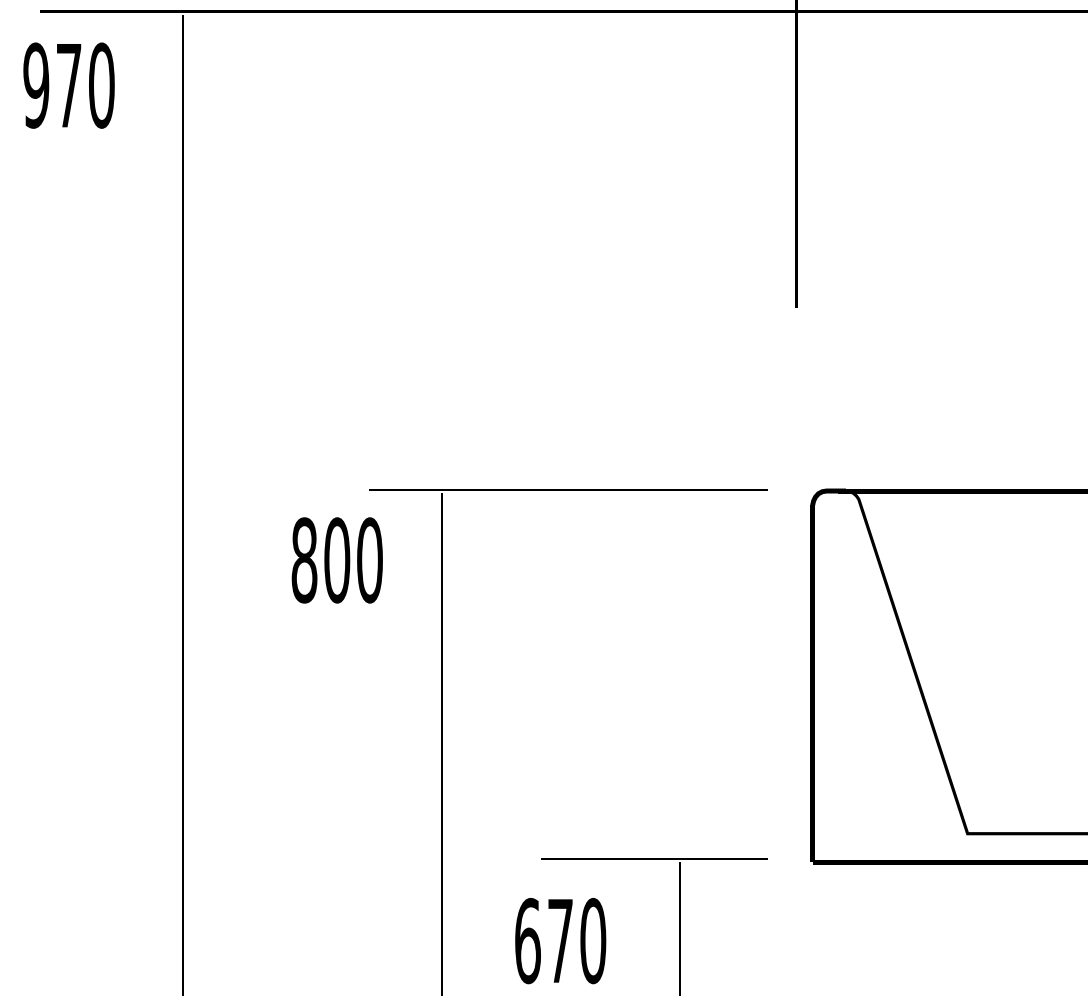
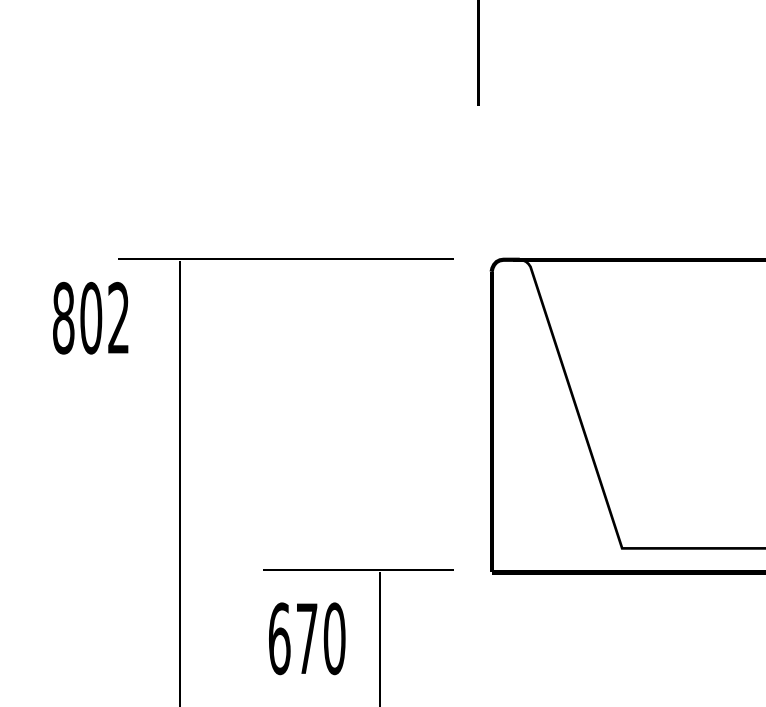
text: (369, 560) -> (118, 318), 800 -> 802
text: (560, 940) -> (307, 638), moved

